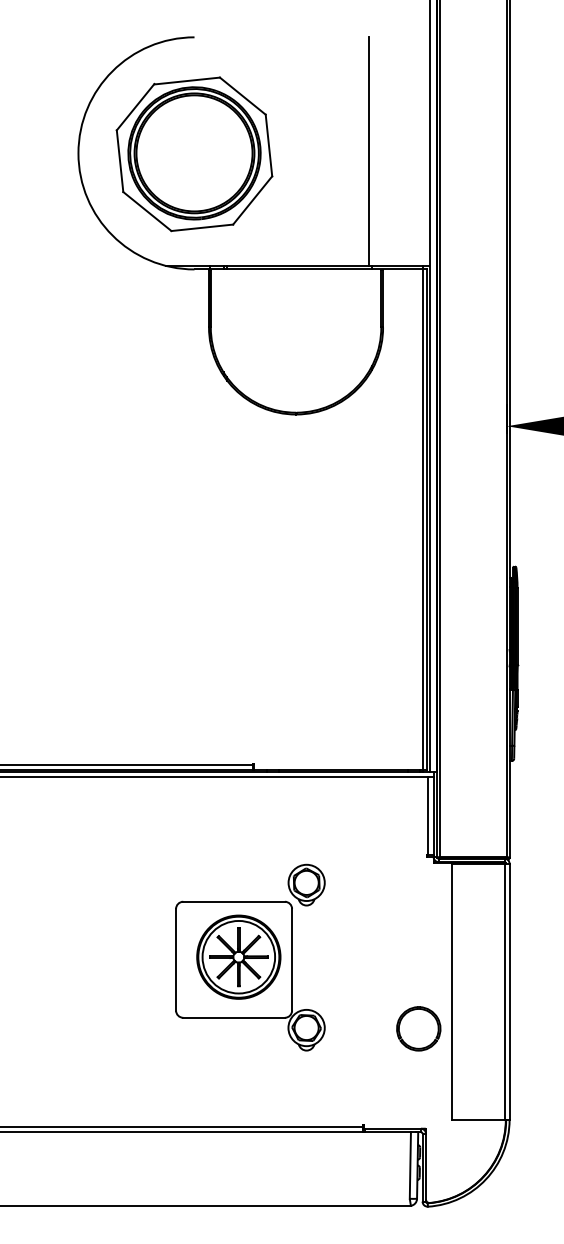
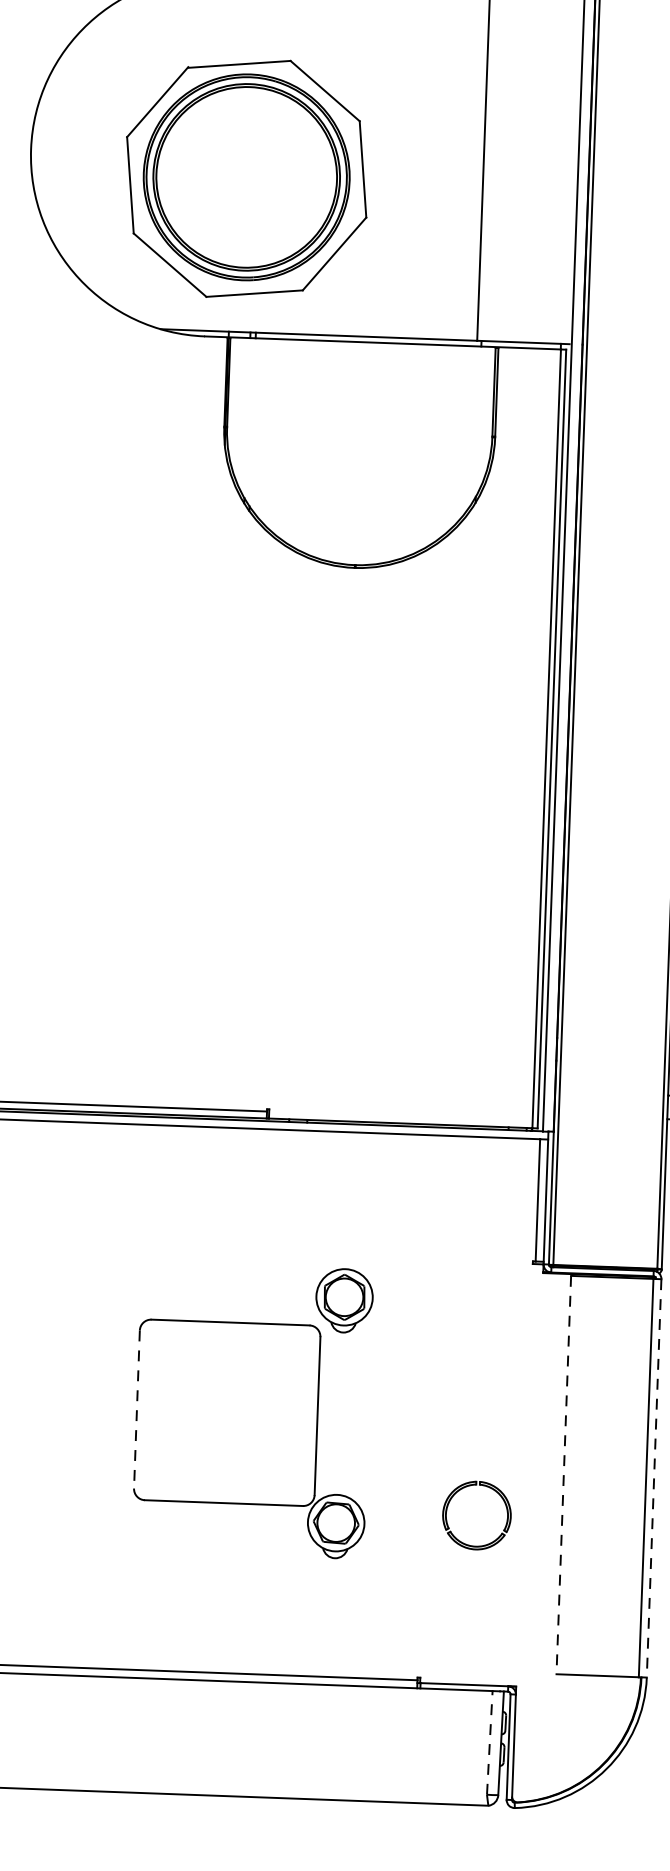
part: (194, 154) -> (246, 179), moved
part: (238, 956) -> (234, 1407), removed
line: (176, 959) -> (137, 1409), solid -> dashed
line: (451, 992) -> (563, 1476), solid -> dashed
line: (509, 992) -> (653, 1479), solid -> dashed
part: (418, 1028) -> (476, 1515), moved
line: (410, 1164) -> (490, 1741), solid -> dashed

